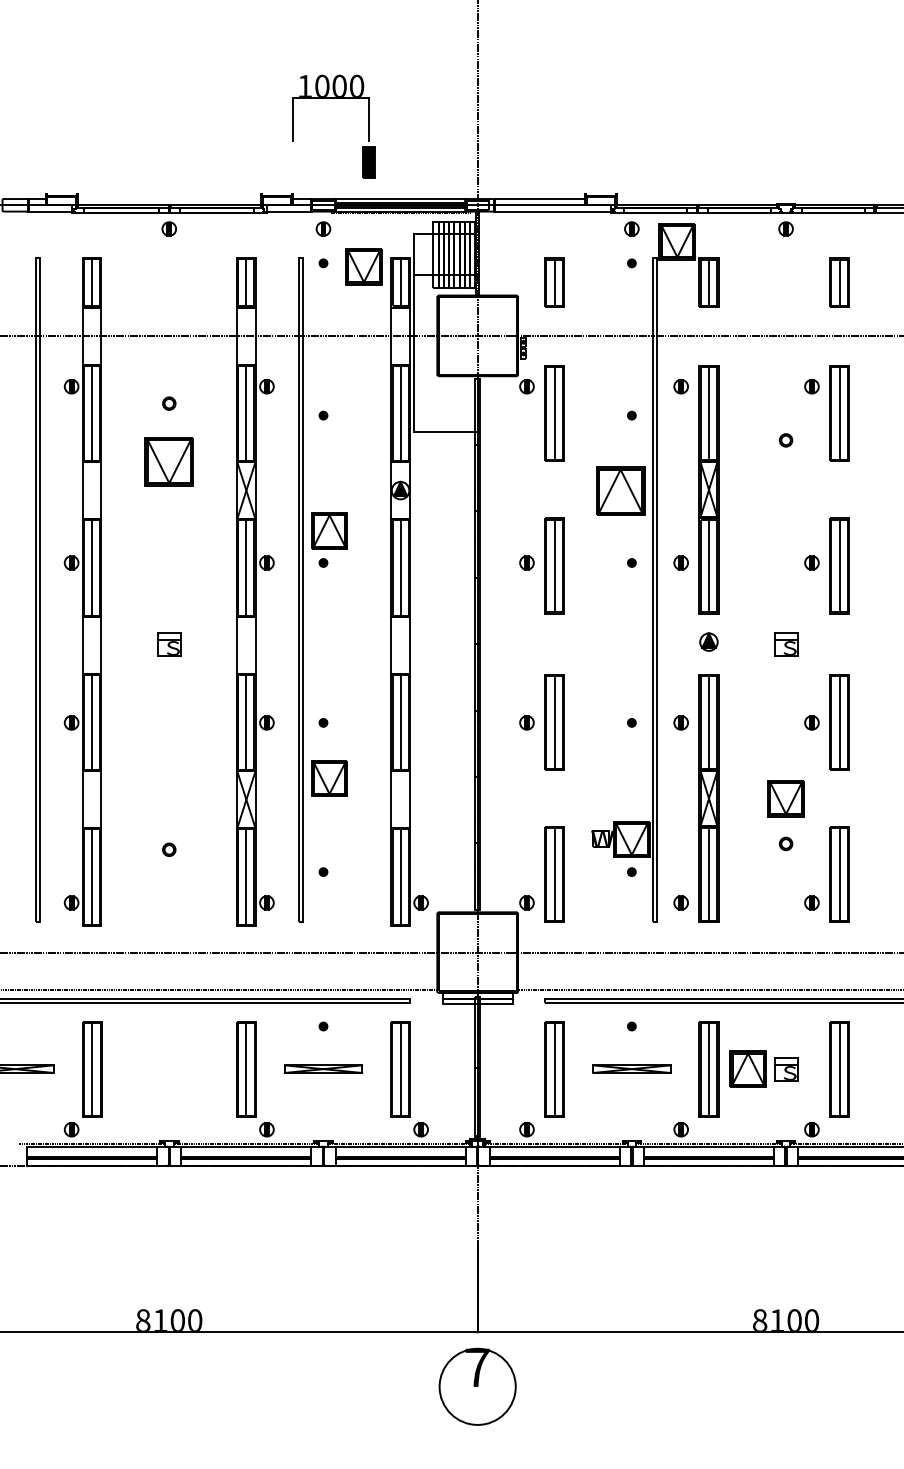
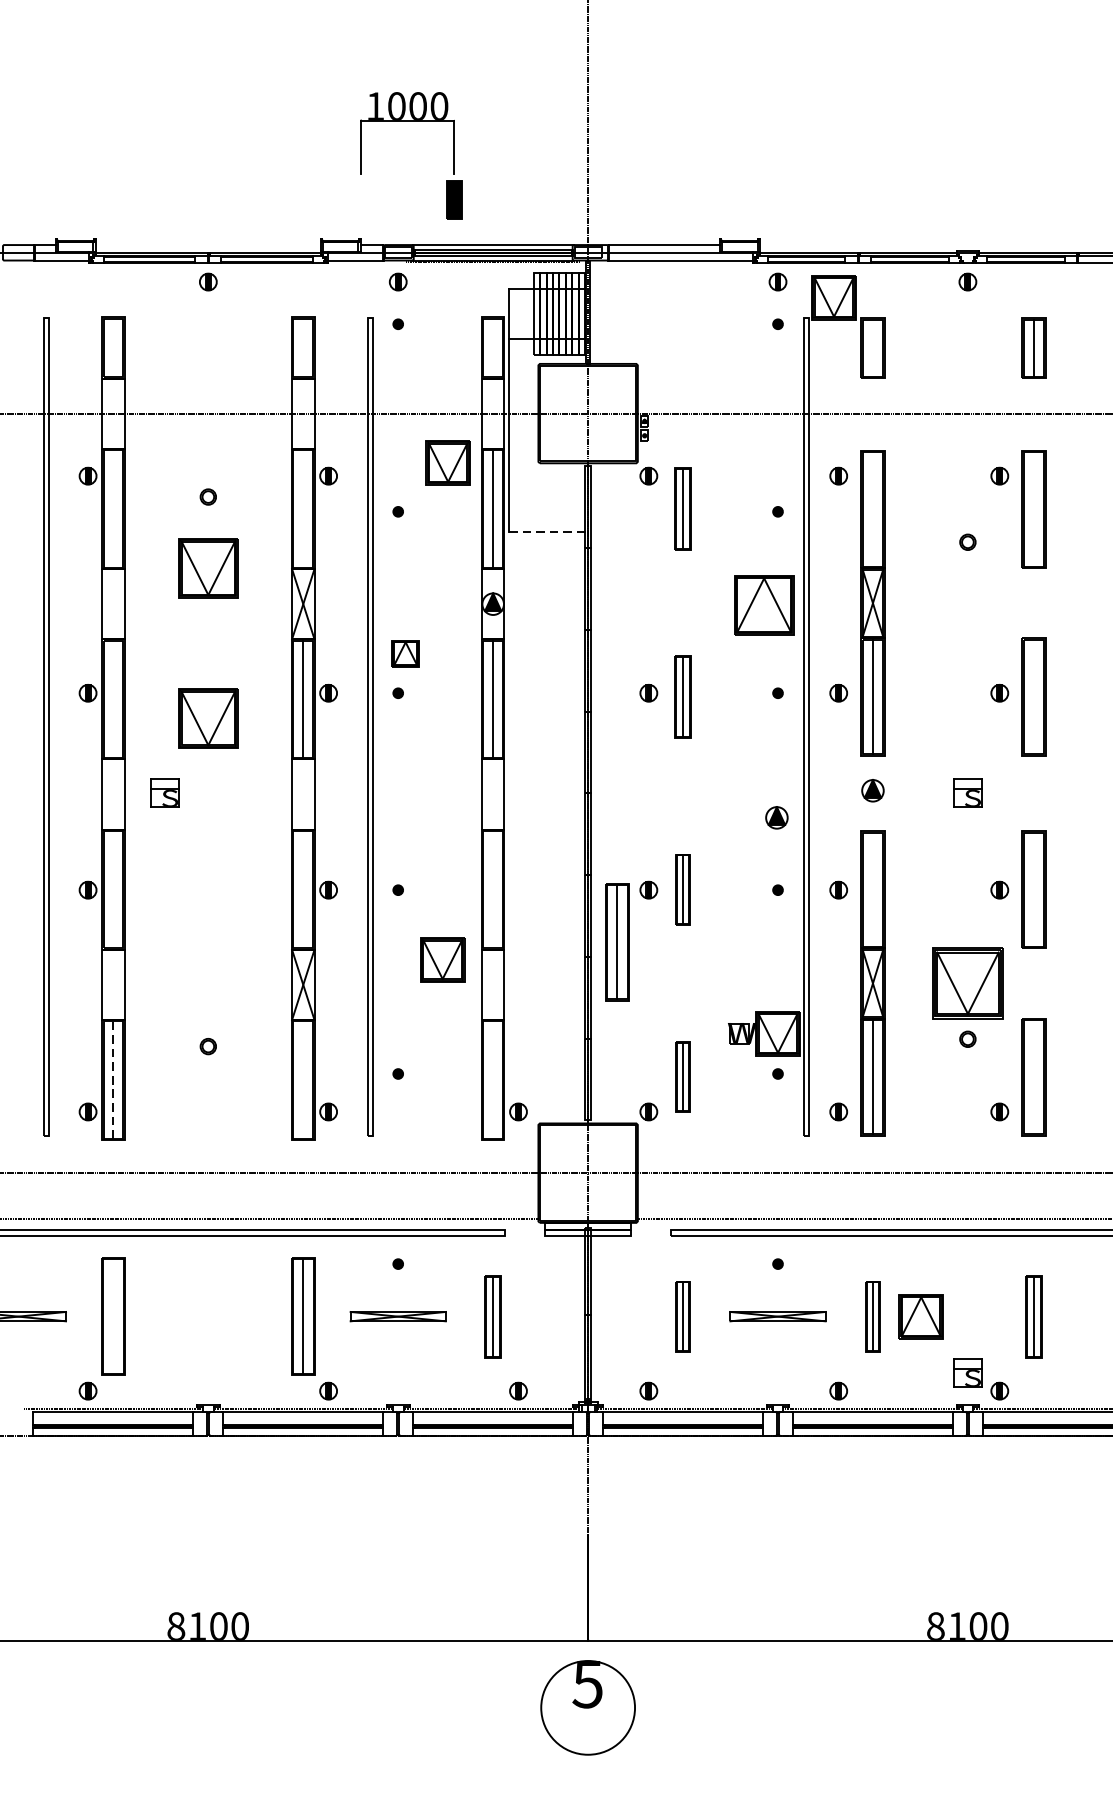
part: (363, 266) -> (447, 462), moved
line: (92, 282) -> (113, 347), removed
line: (246, 282) -> (303, 347), removed
line: (400, 282) -> (493, 347), removed
part: (554, 282) -> (682, 347), removed
line: (708, 282) -> (872, 347), removed
line: (92, 412) -> (113, 507), removed
line: (246, 412) -> (303, 507), removed
part: (554, 413) -> (682, 509), size x0.7
line: (708, 413) -> (872, 509), removed
line: (839, 413) -> (1033, 509), removed
line: (446, 431) -> (549, 531), solid -> dashed
part: (329, 530) -> (405, 653), size x0.6
part: (554, 565) -> (682, 696), size x0.7
line: (839, 565) -> (1033, 696), removed
line: (92, 567) -> (113, 698), removed
part: (168, 583) -> (207, 718), added
part: (169, 644) -> (165, 793), moved
part: (630, 663) -> (776, 817), added
line: (92, 722) -> (113, 889), removed
line: (246, 722) -> (303, 889), removed
line: (400, 722) -> (493, 889), removed
part: (554, 722) -> (682, 889), size x0.6
line: (708, 722) -> (872, 889), removed
line: (839, 722) -> (1033, 889), removed
part: (501, 765) -> (617, 942), added
part: (329, 778) -> (442, 959), moved
part: (785, 798) -> (967, 983), size x1.6
part: (554, 874) -> (682, 1076), size x0.6
line: (839, 874) -> (1033, 1076), removed
line: (246, 876) -> (303, 1079), removed
line: (400, 876) -> (493, 1079), removed
line: (92, 877) -> (113, 1080), solid -> dashed
line: (92, 1068) -> (113, 1315), removed
part: (400, 1069) -> (493, 1317), size x0.7
part: (554, 1069) -> (682, 1317), size x0.6
part: (708, 1069) -> (872, 1317), size x0.6
part: (786, 1069) -> (968, 1373), moved
part: (839, 1069) -> (1033, 1317), size x0.7
text: (476, 1367) -> (586, 1684), 7 -> 5

